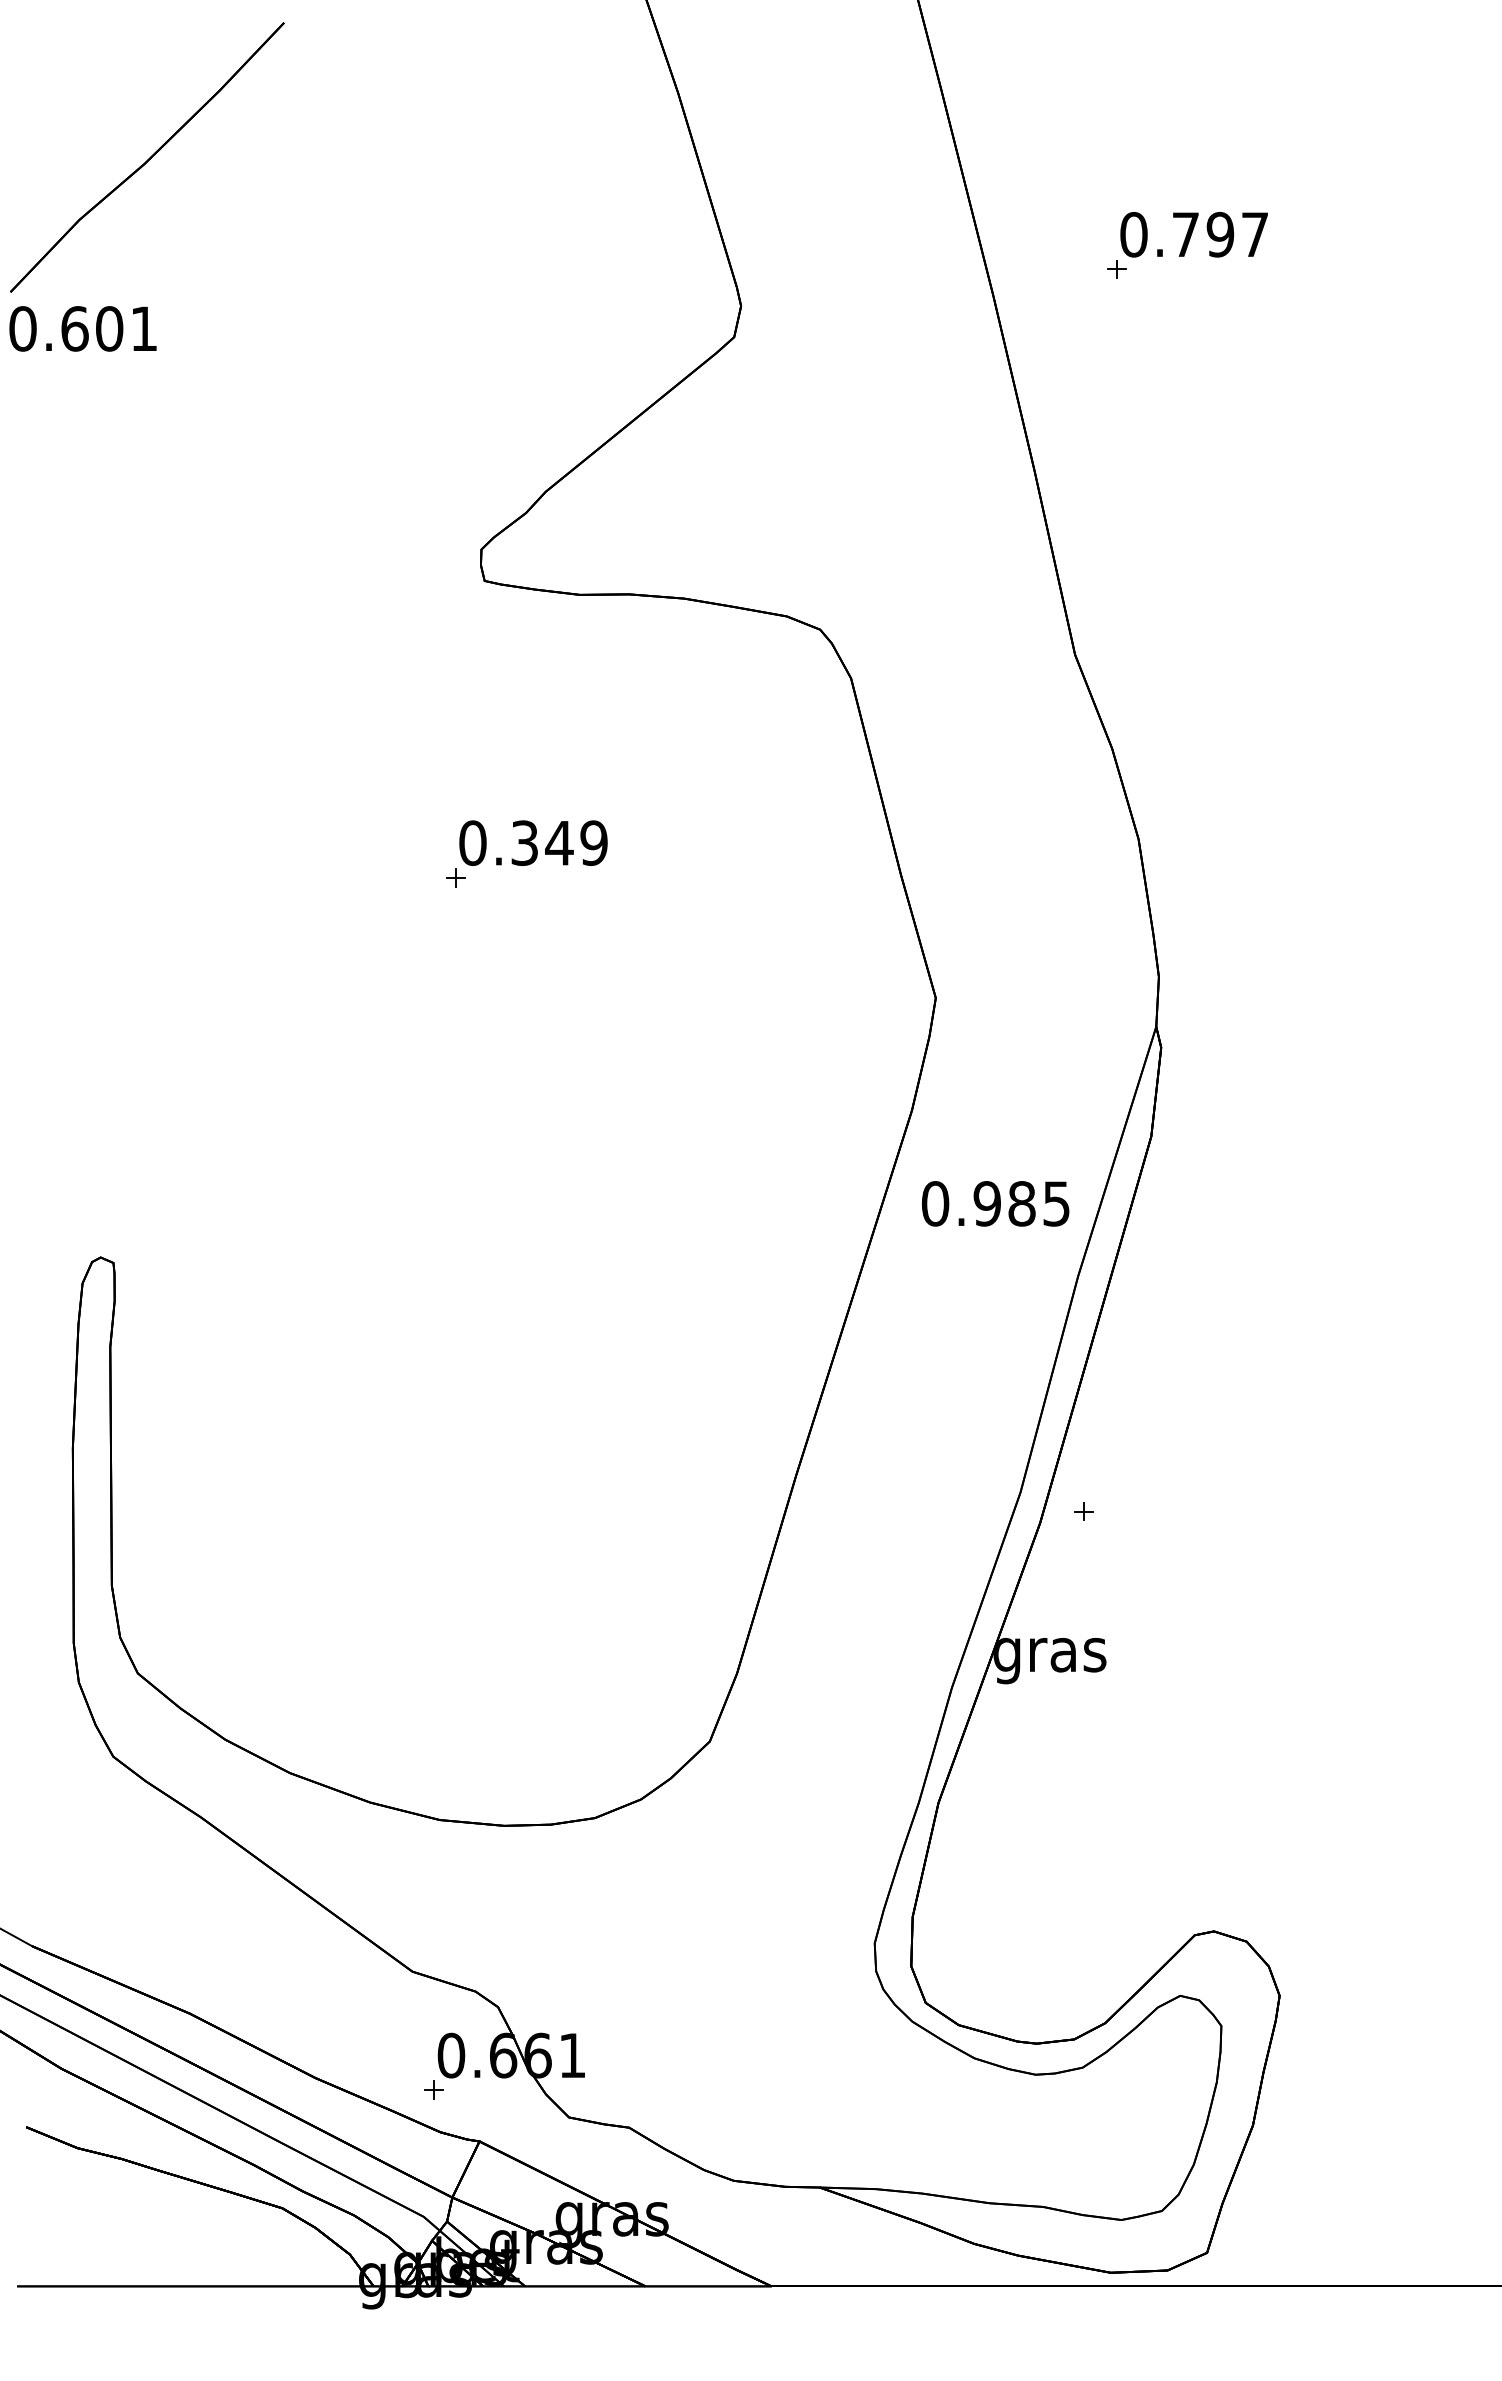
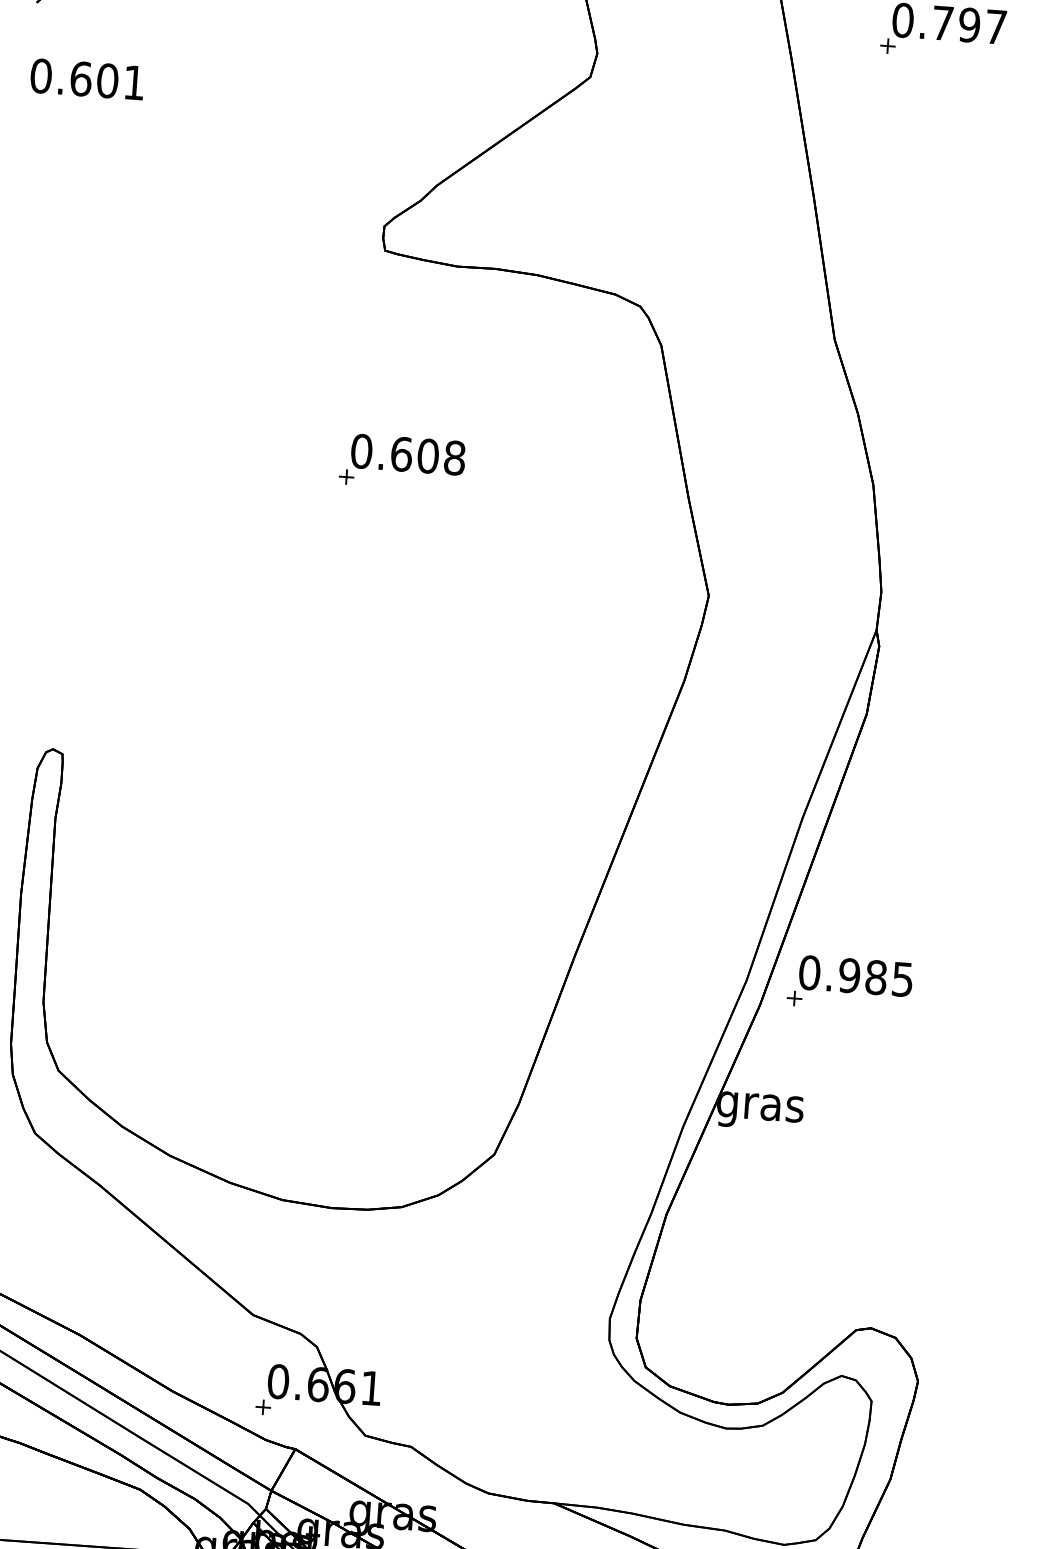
text: (82, 328) -> (86, 79), moved
text: (559, 843) -> (428, 456), 0.349 -> 0.608
text: (995, 1203) -> (855, 975), moved

